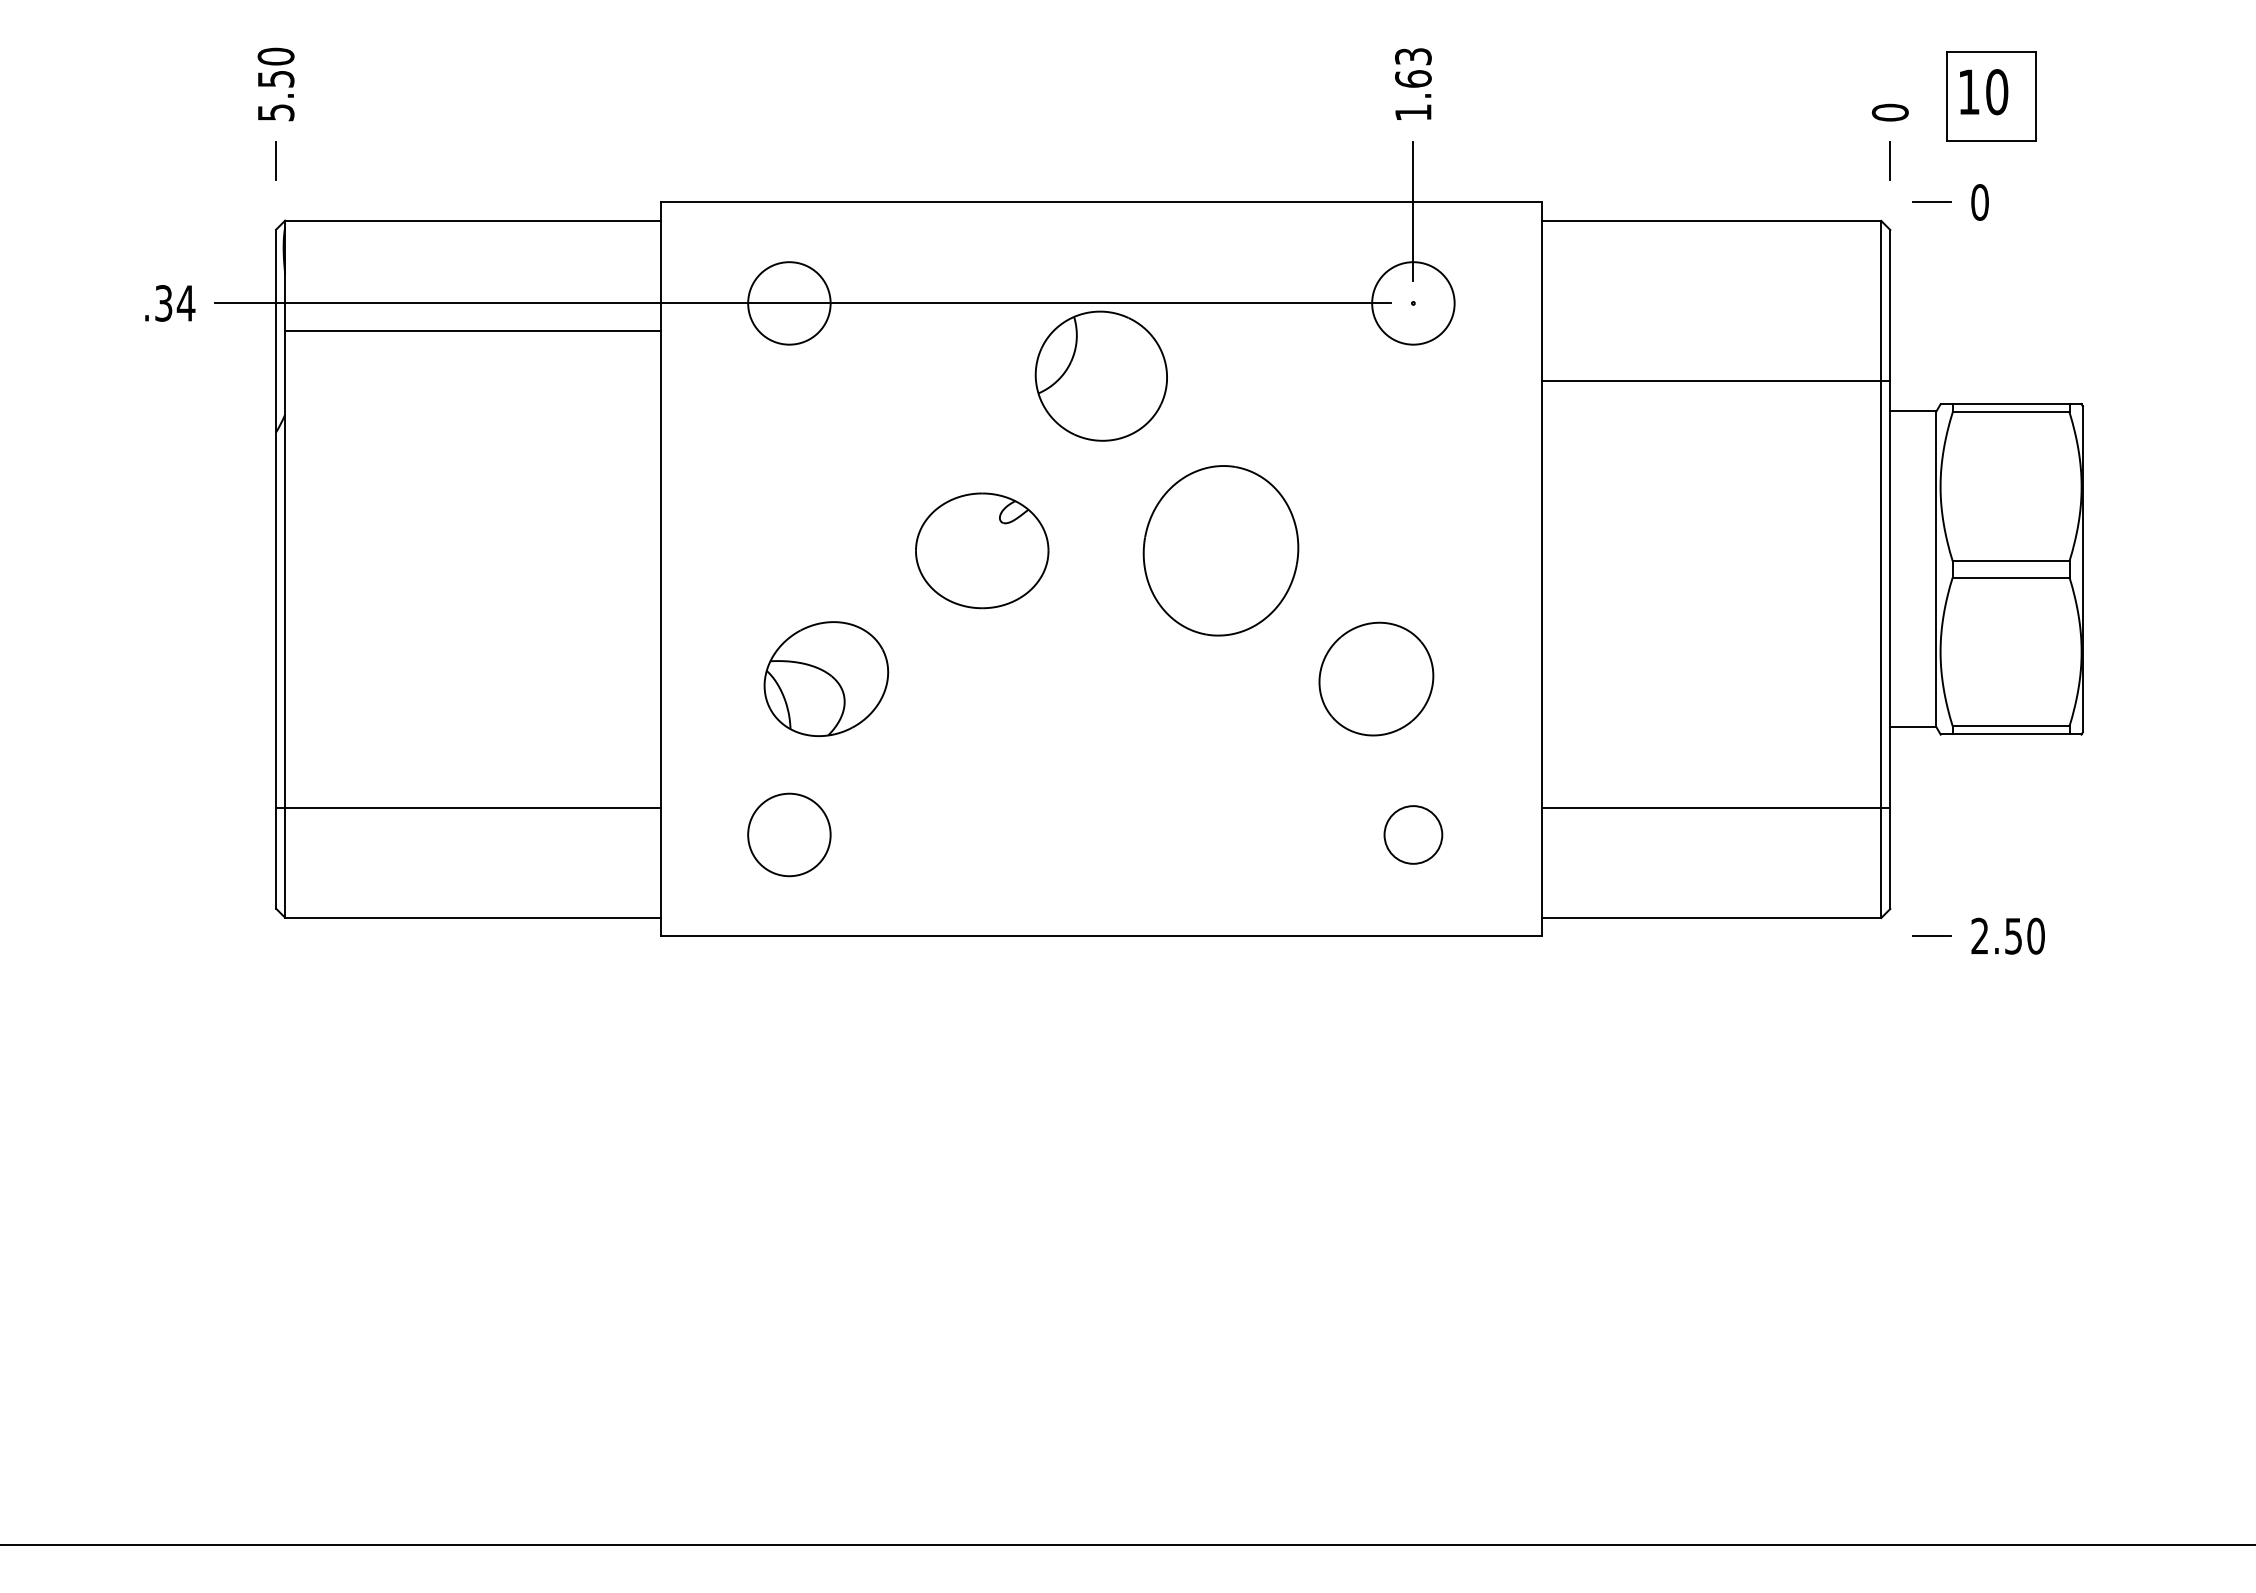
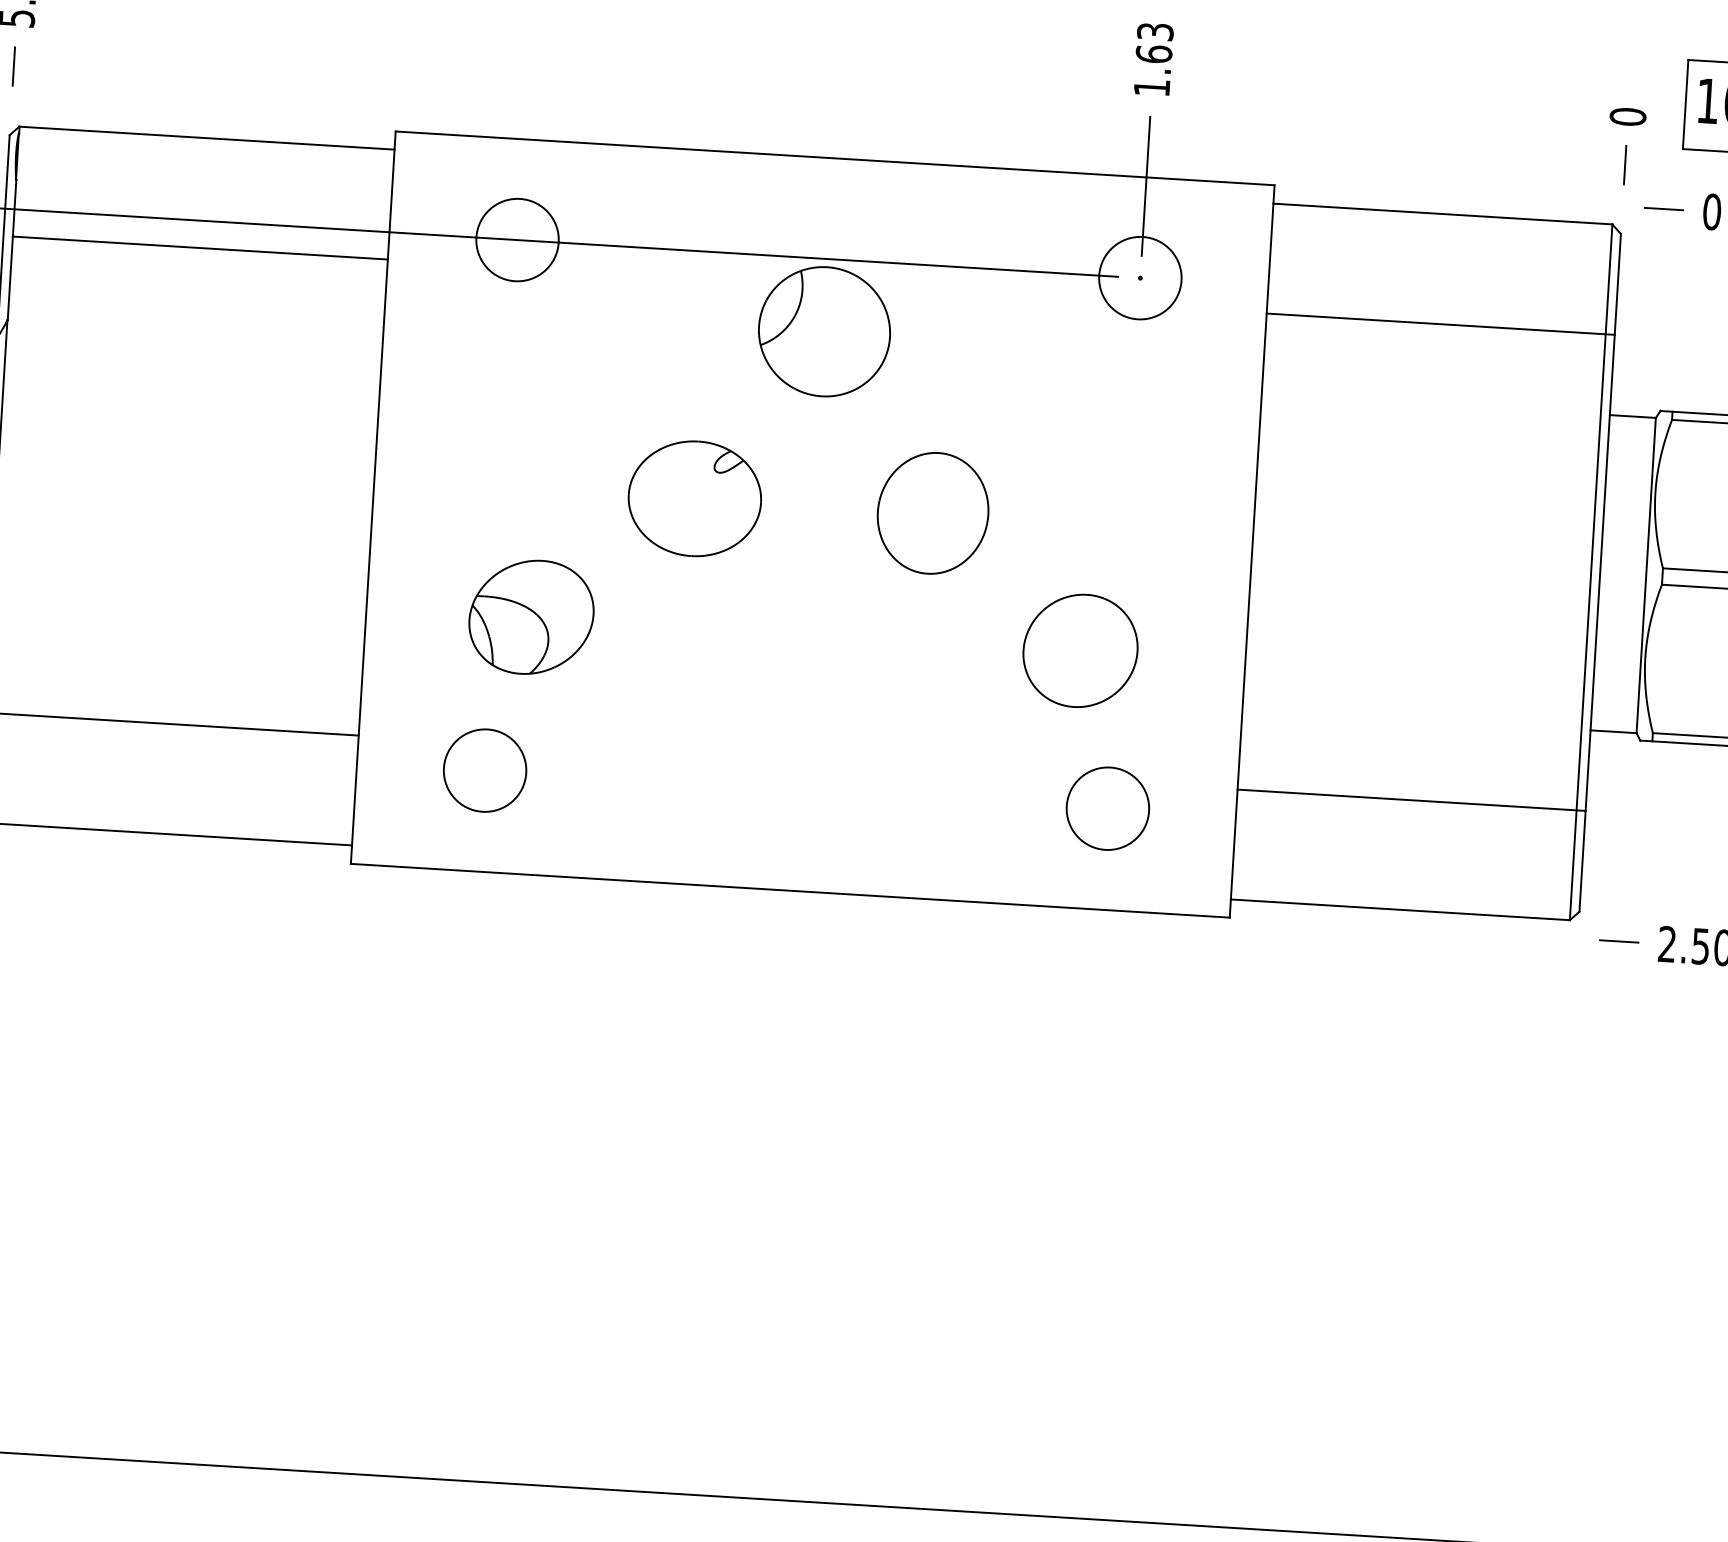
line: (1715, 381) -> (1440, 324), moved
part: (1220, 550) -> (932, 513), size x0.71
circle: (1413, 834) -> (1108, 808), size x1.43

